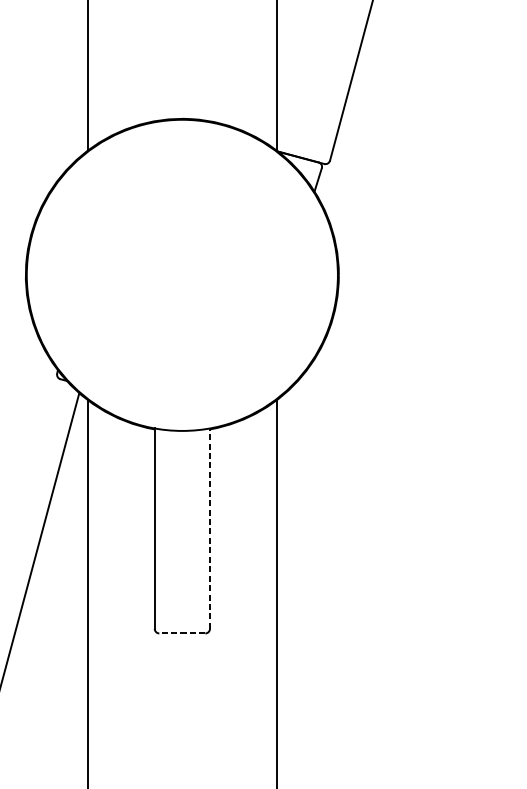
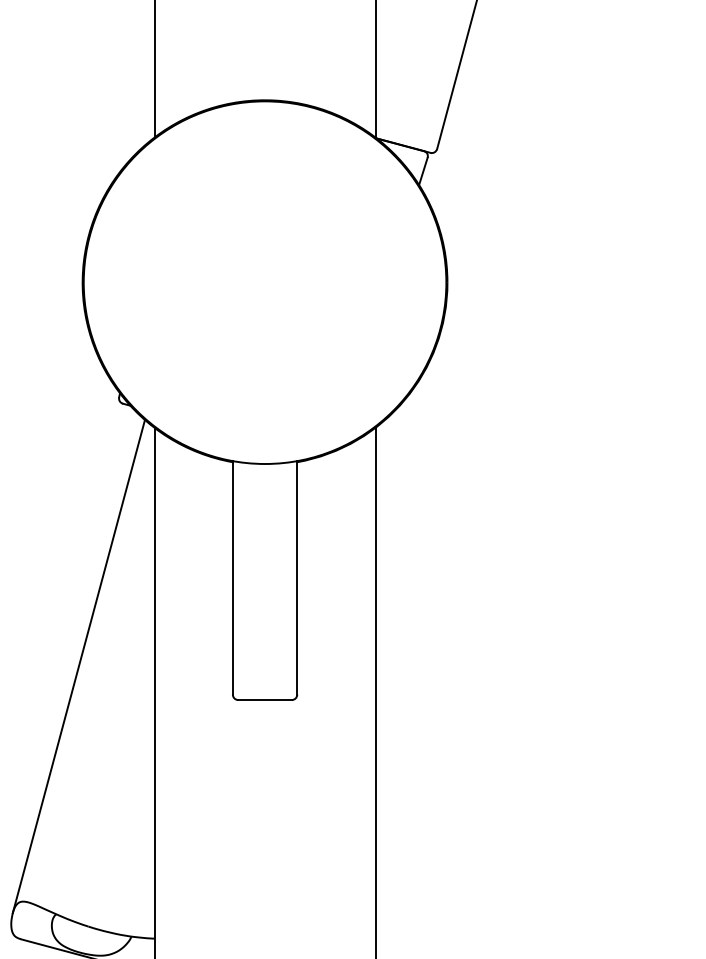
line: (210, 528) -> (297, 577), dashed -> solid
line: (182, 633) -> (265, 700), dashed -> solid

